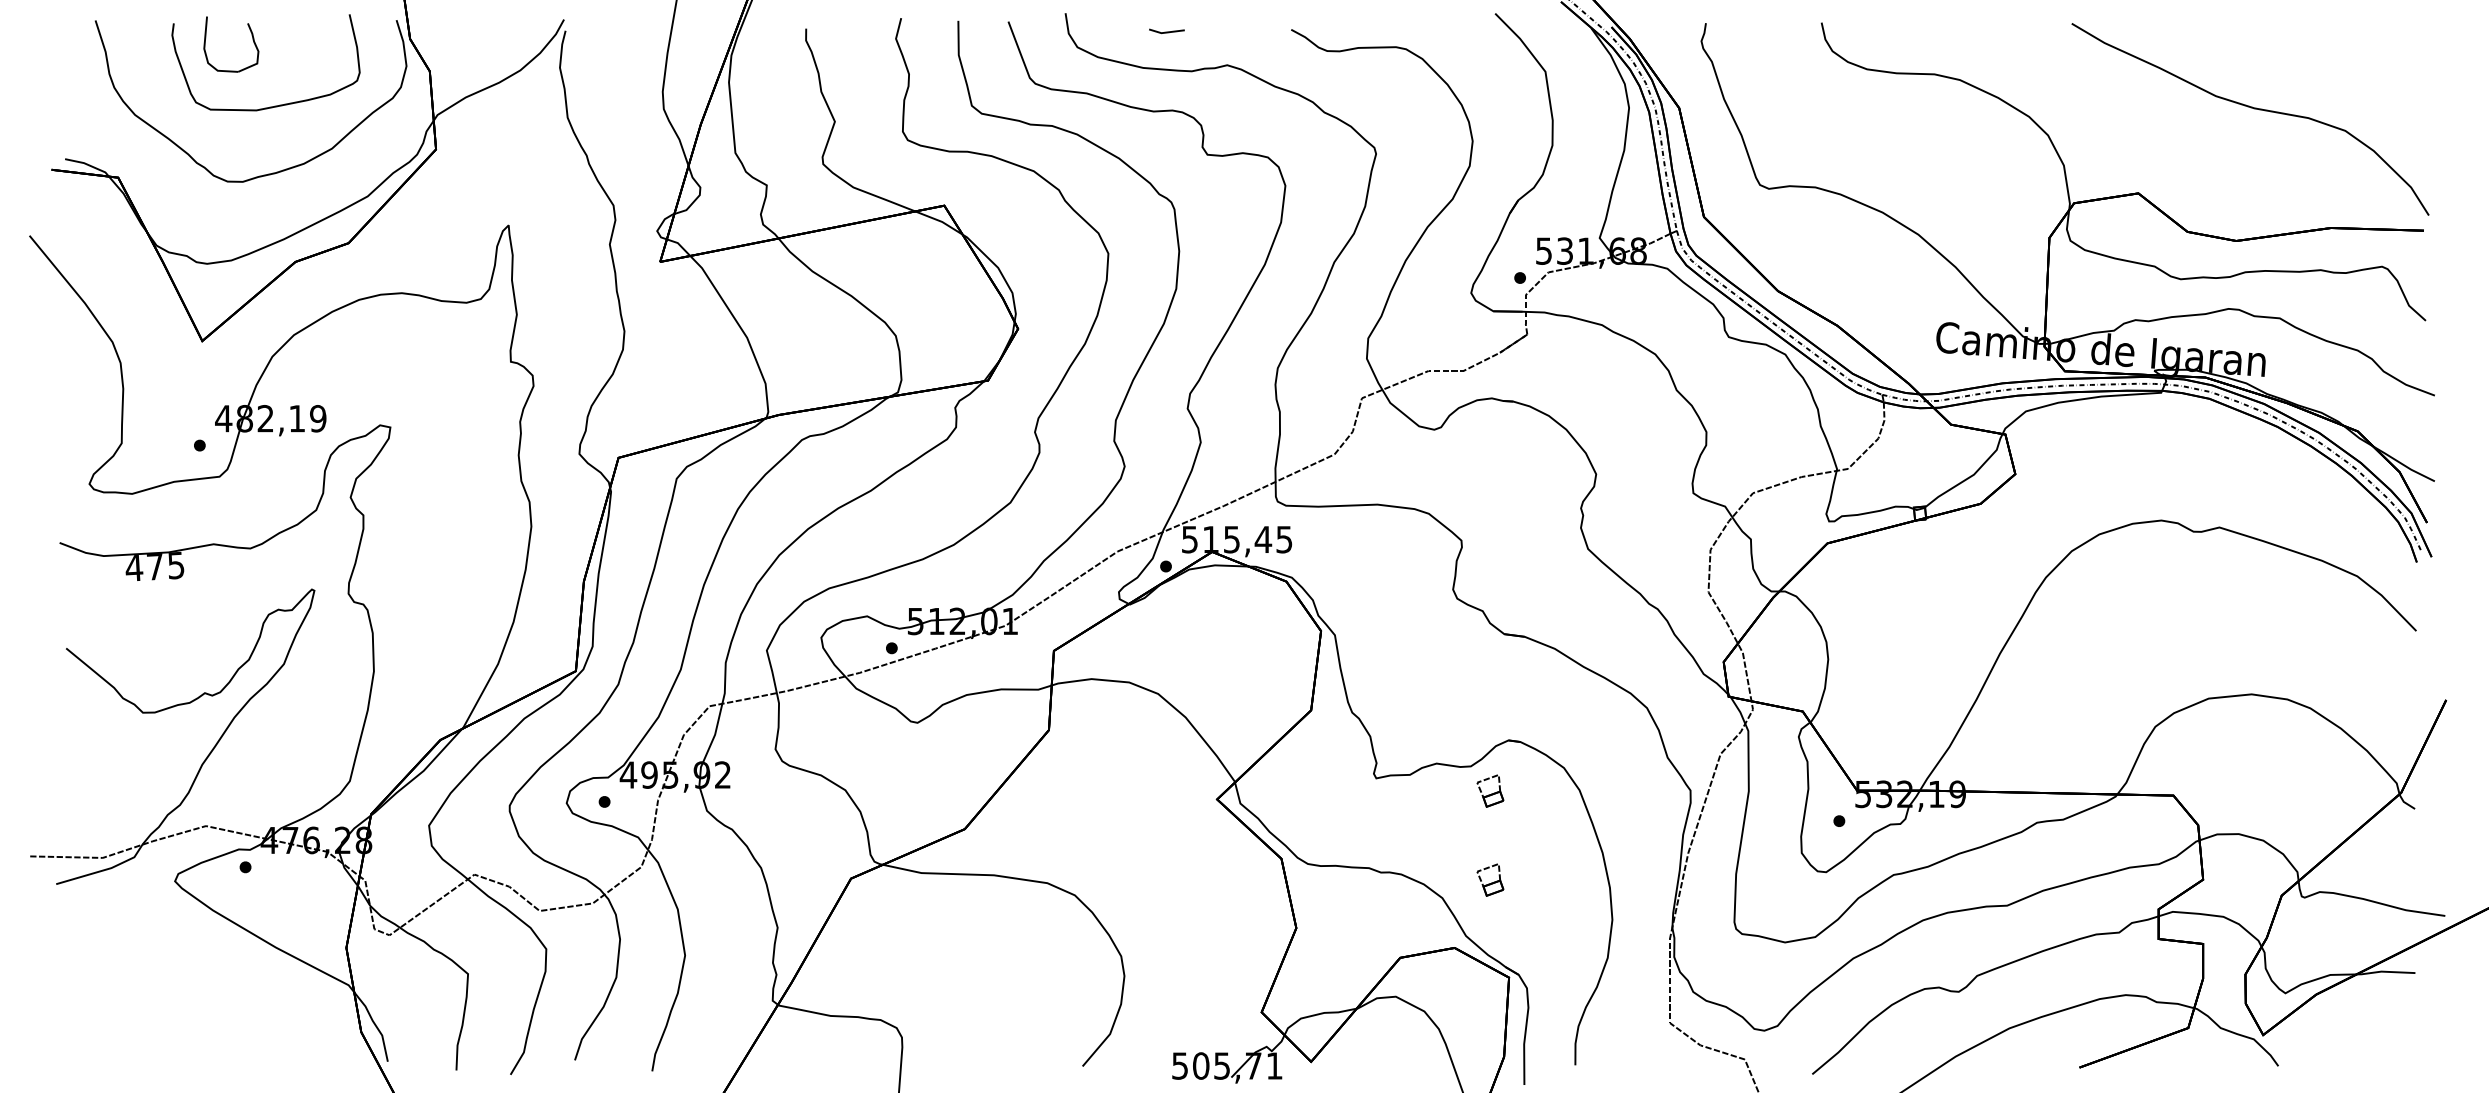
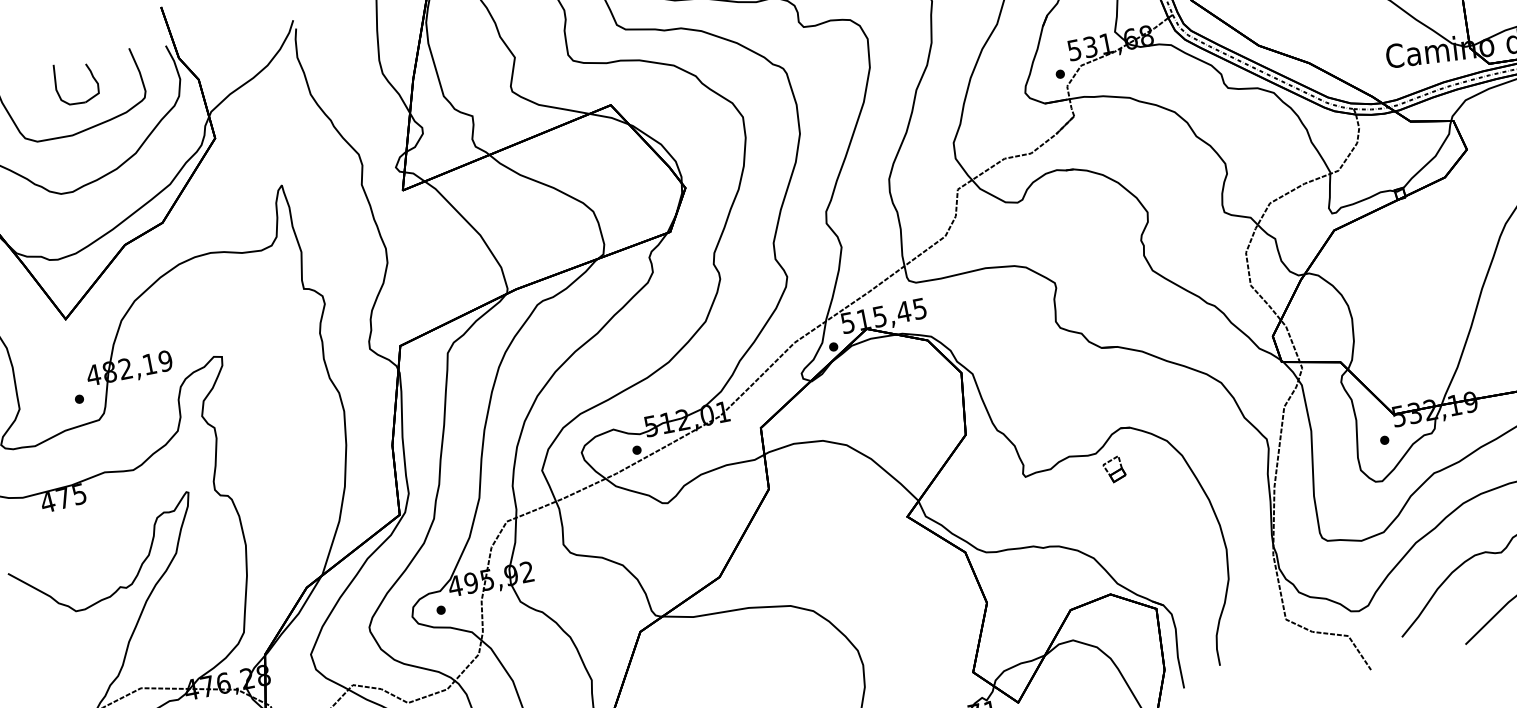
part: (252, 40) -> (91, 76), moved
part: (1490, 879) -> (1127, 536), removed

